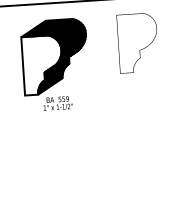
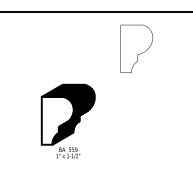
part: (54, 63) -> (67, 120), moved

